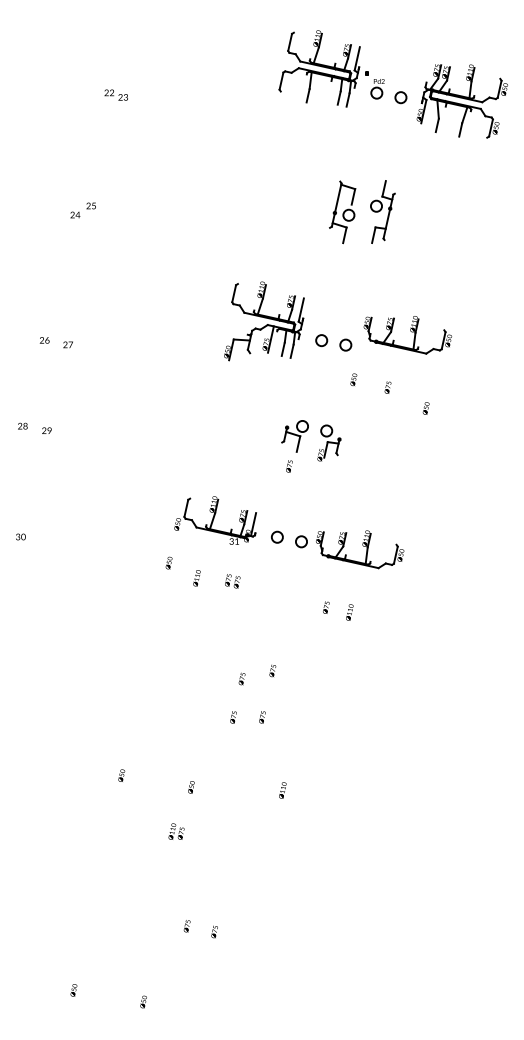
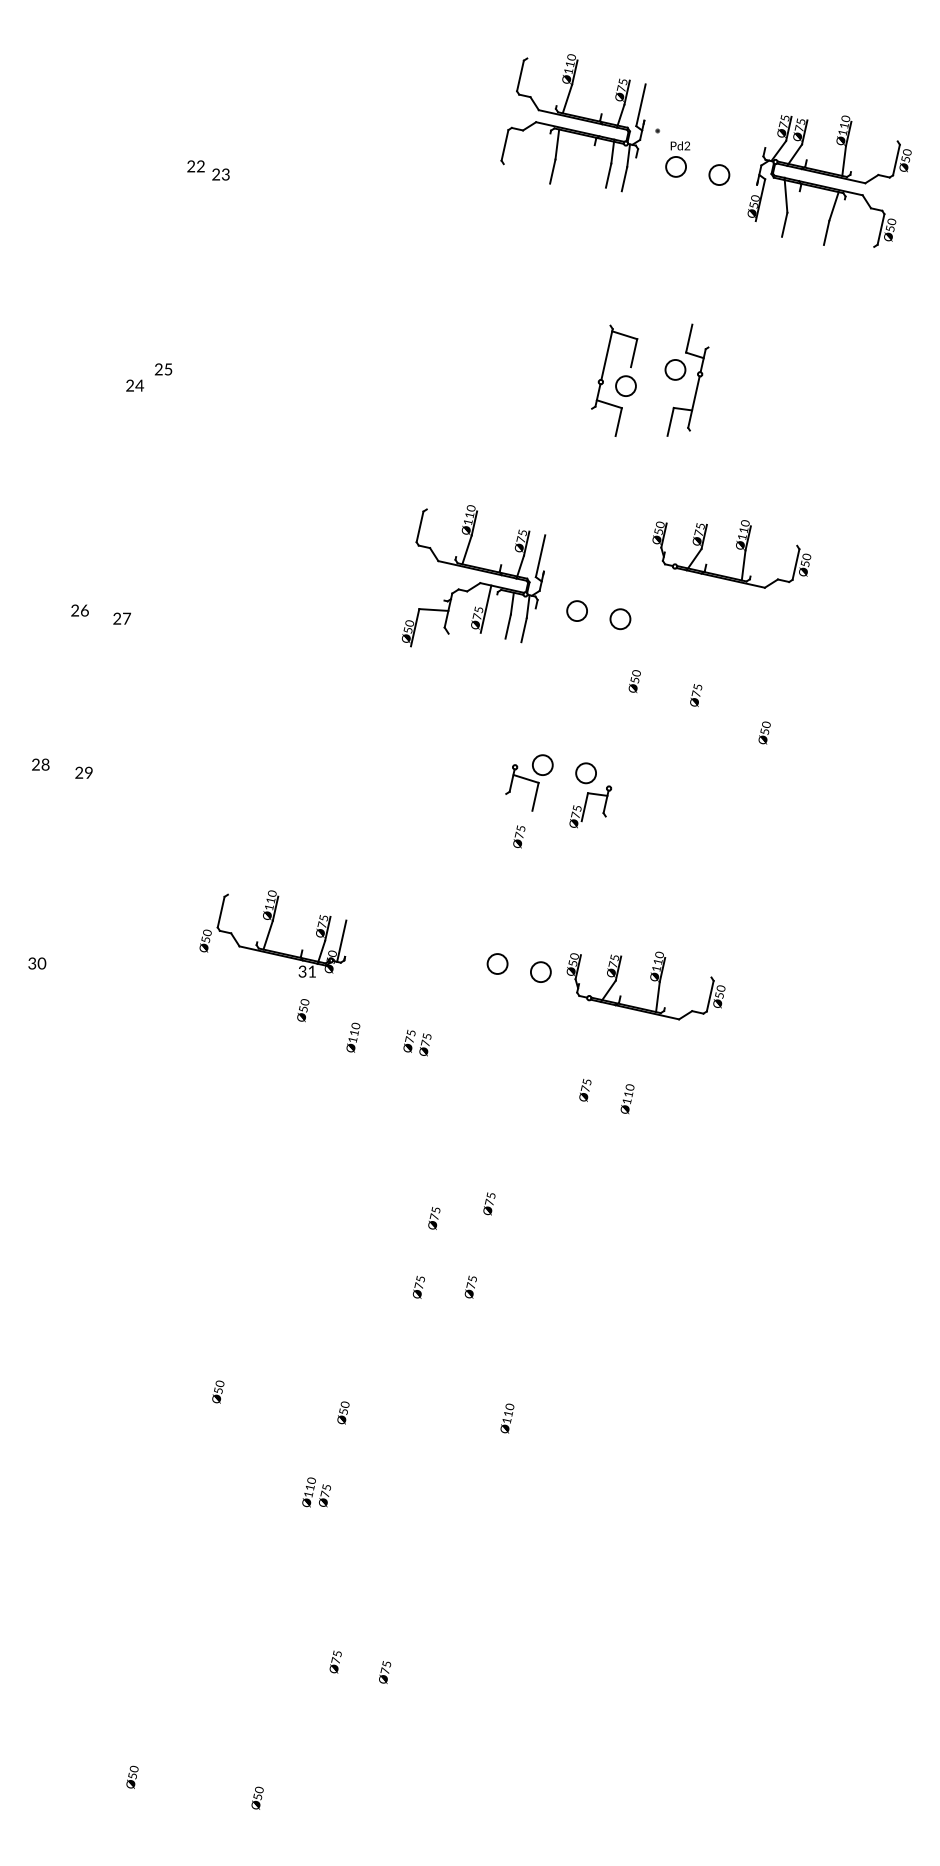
part: (407, 335) -> (731, 555), moved
part: (215, 520) -> (273, 933), moved

